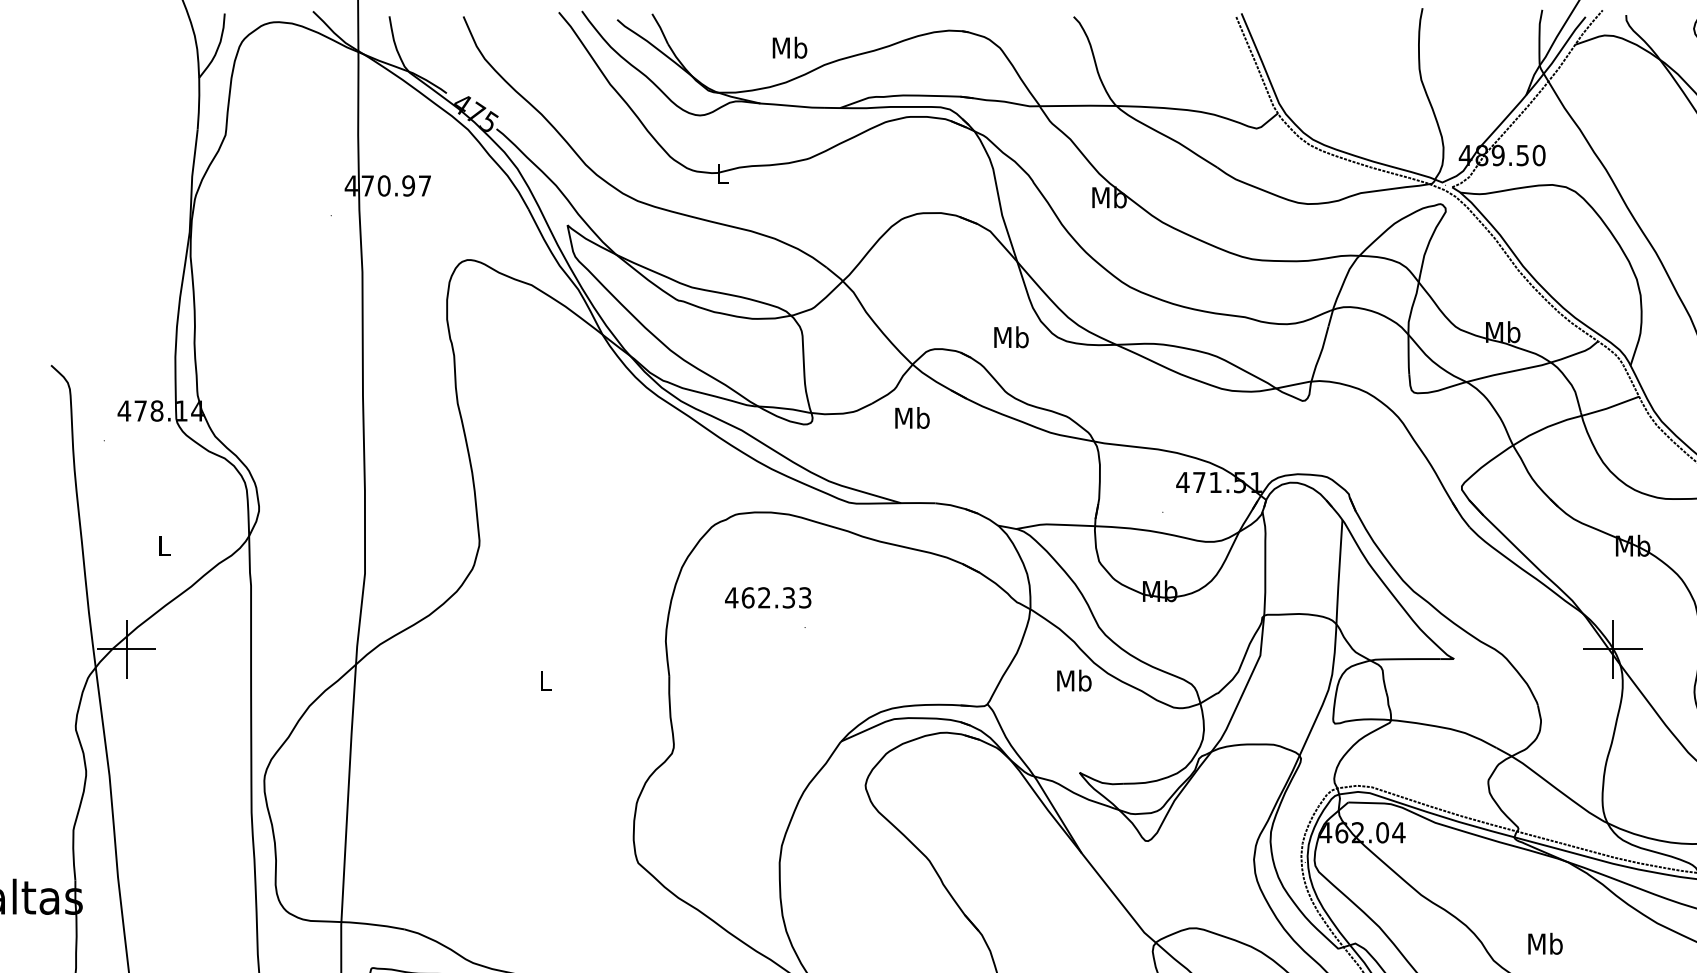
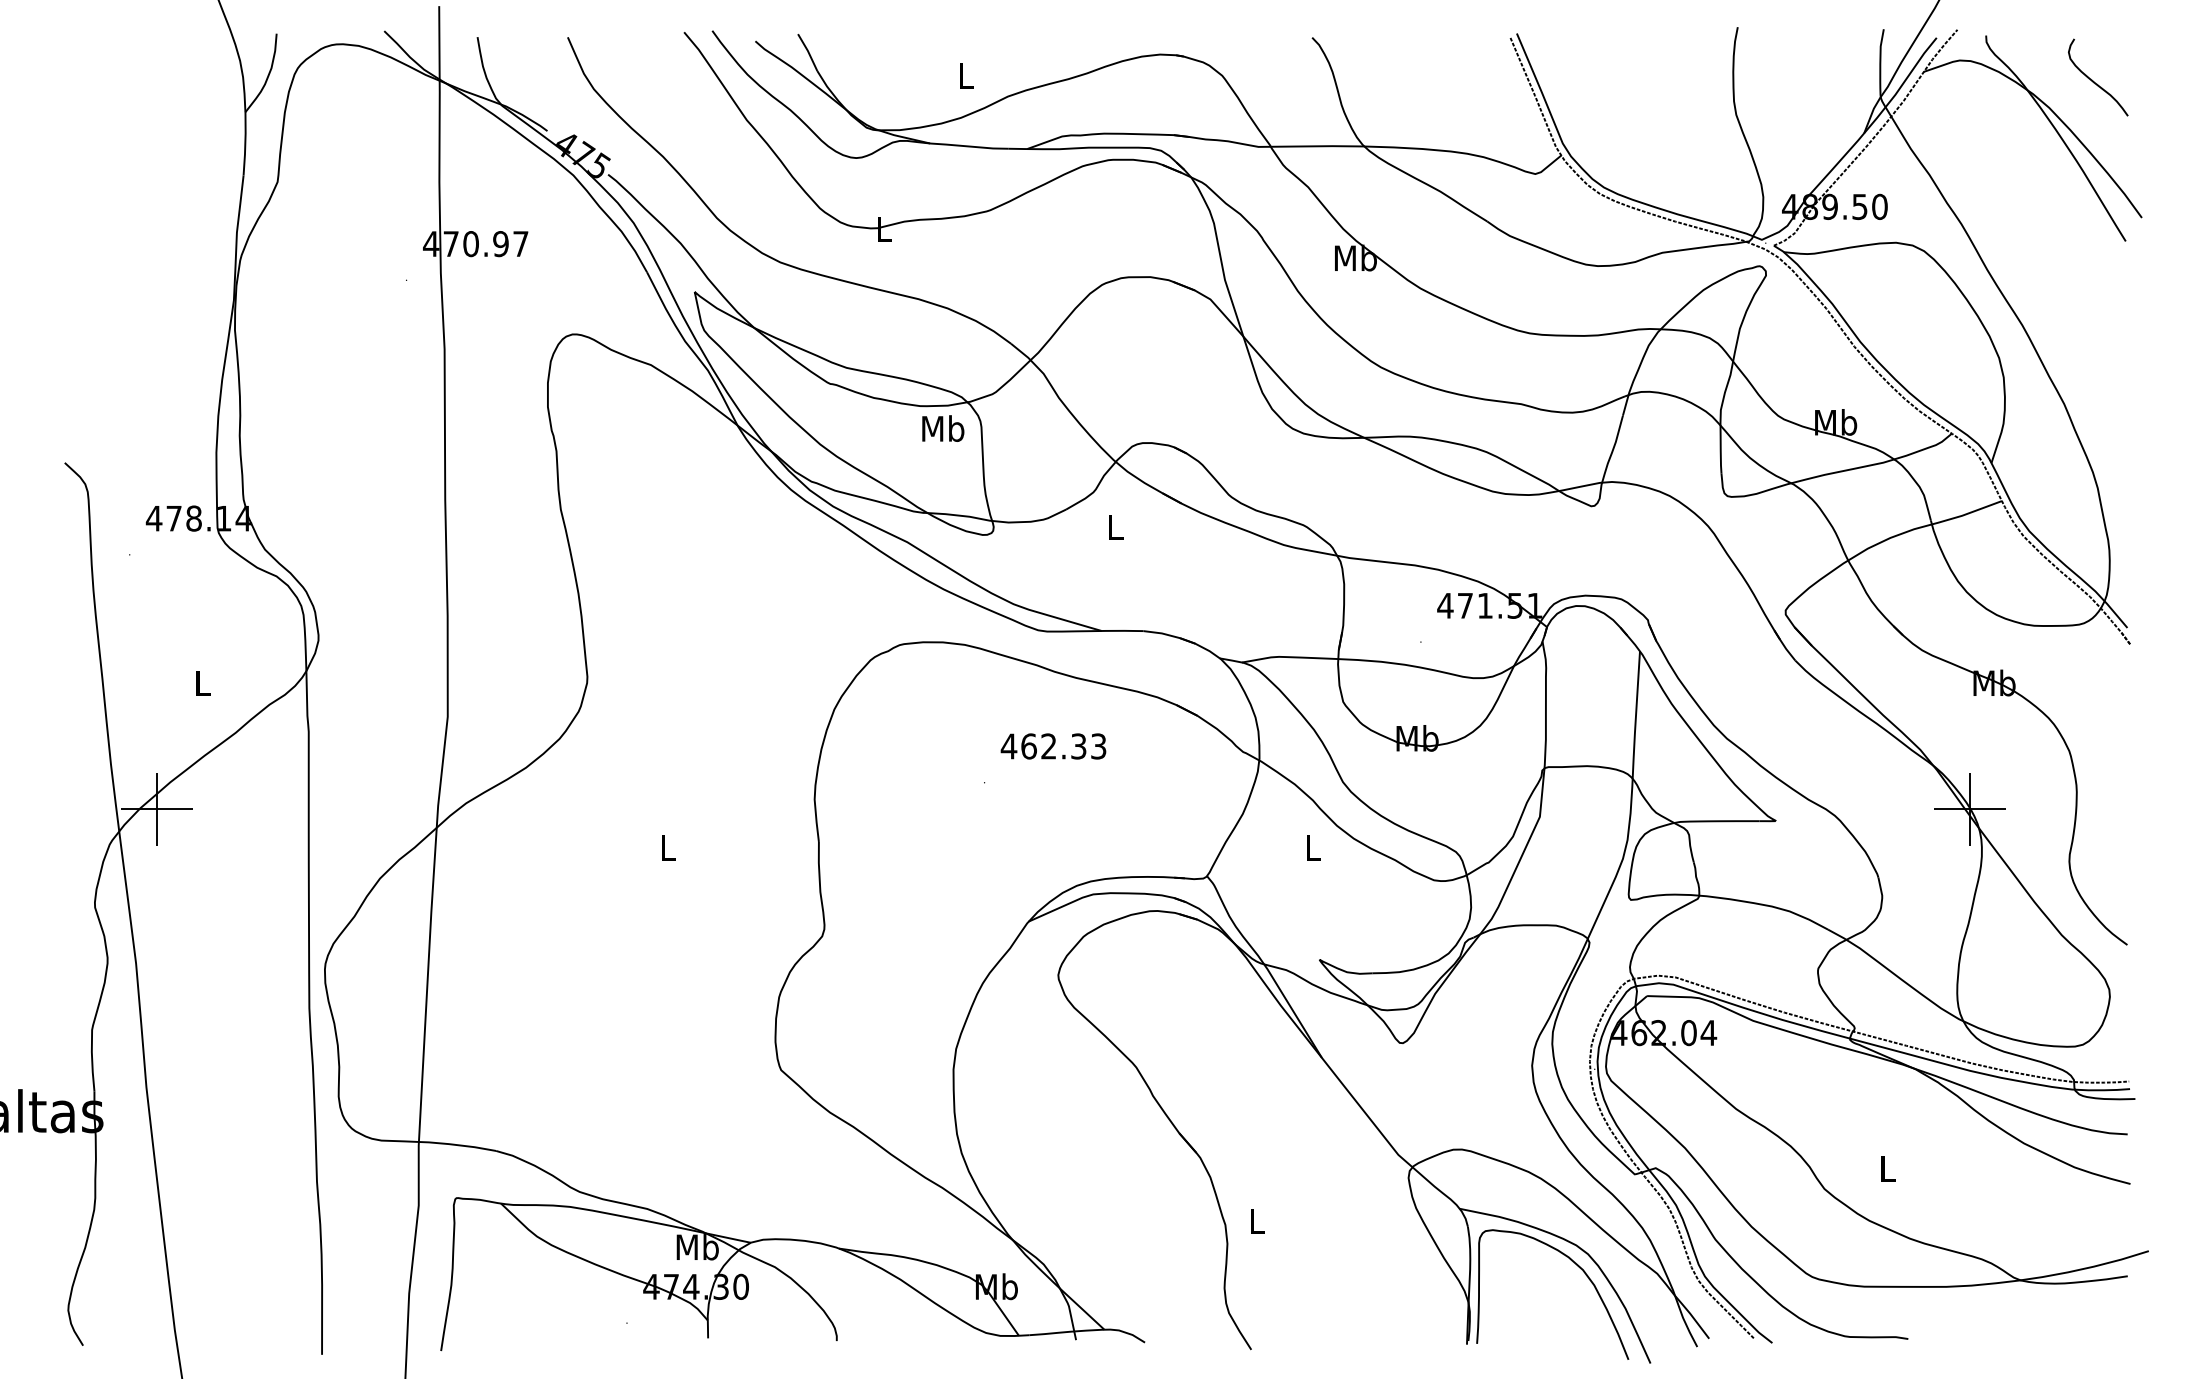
text: (790, 47) -> (966, 75), Mb -> L
text: (1011, 337) -> (943, 428), moved
text: (912, 417) -> (1115, 526), Mb -> L
text: (768, 597) -> (1053, 746), moved
text: (1074, 680) -> (1313, 847), Mb -> L
text: (1545, 943) -> (1887, 1168), Mb -> L

